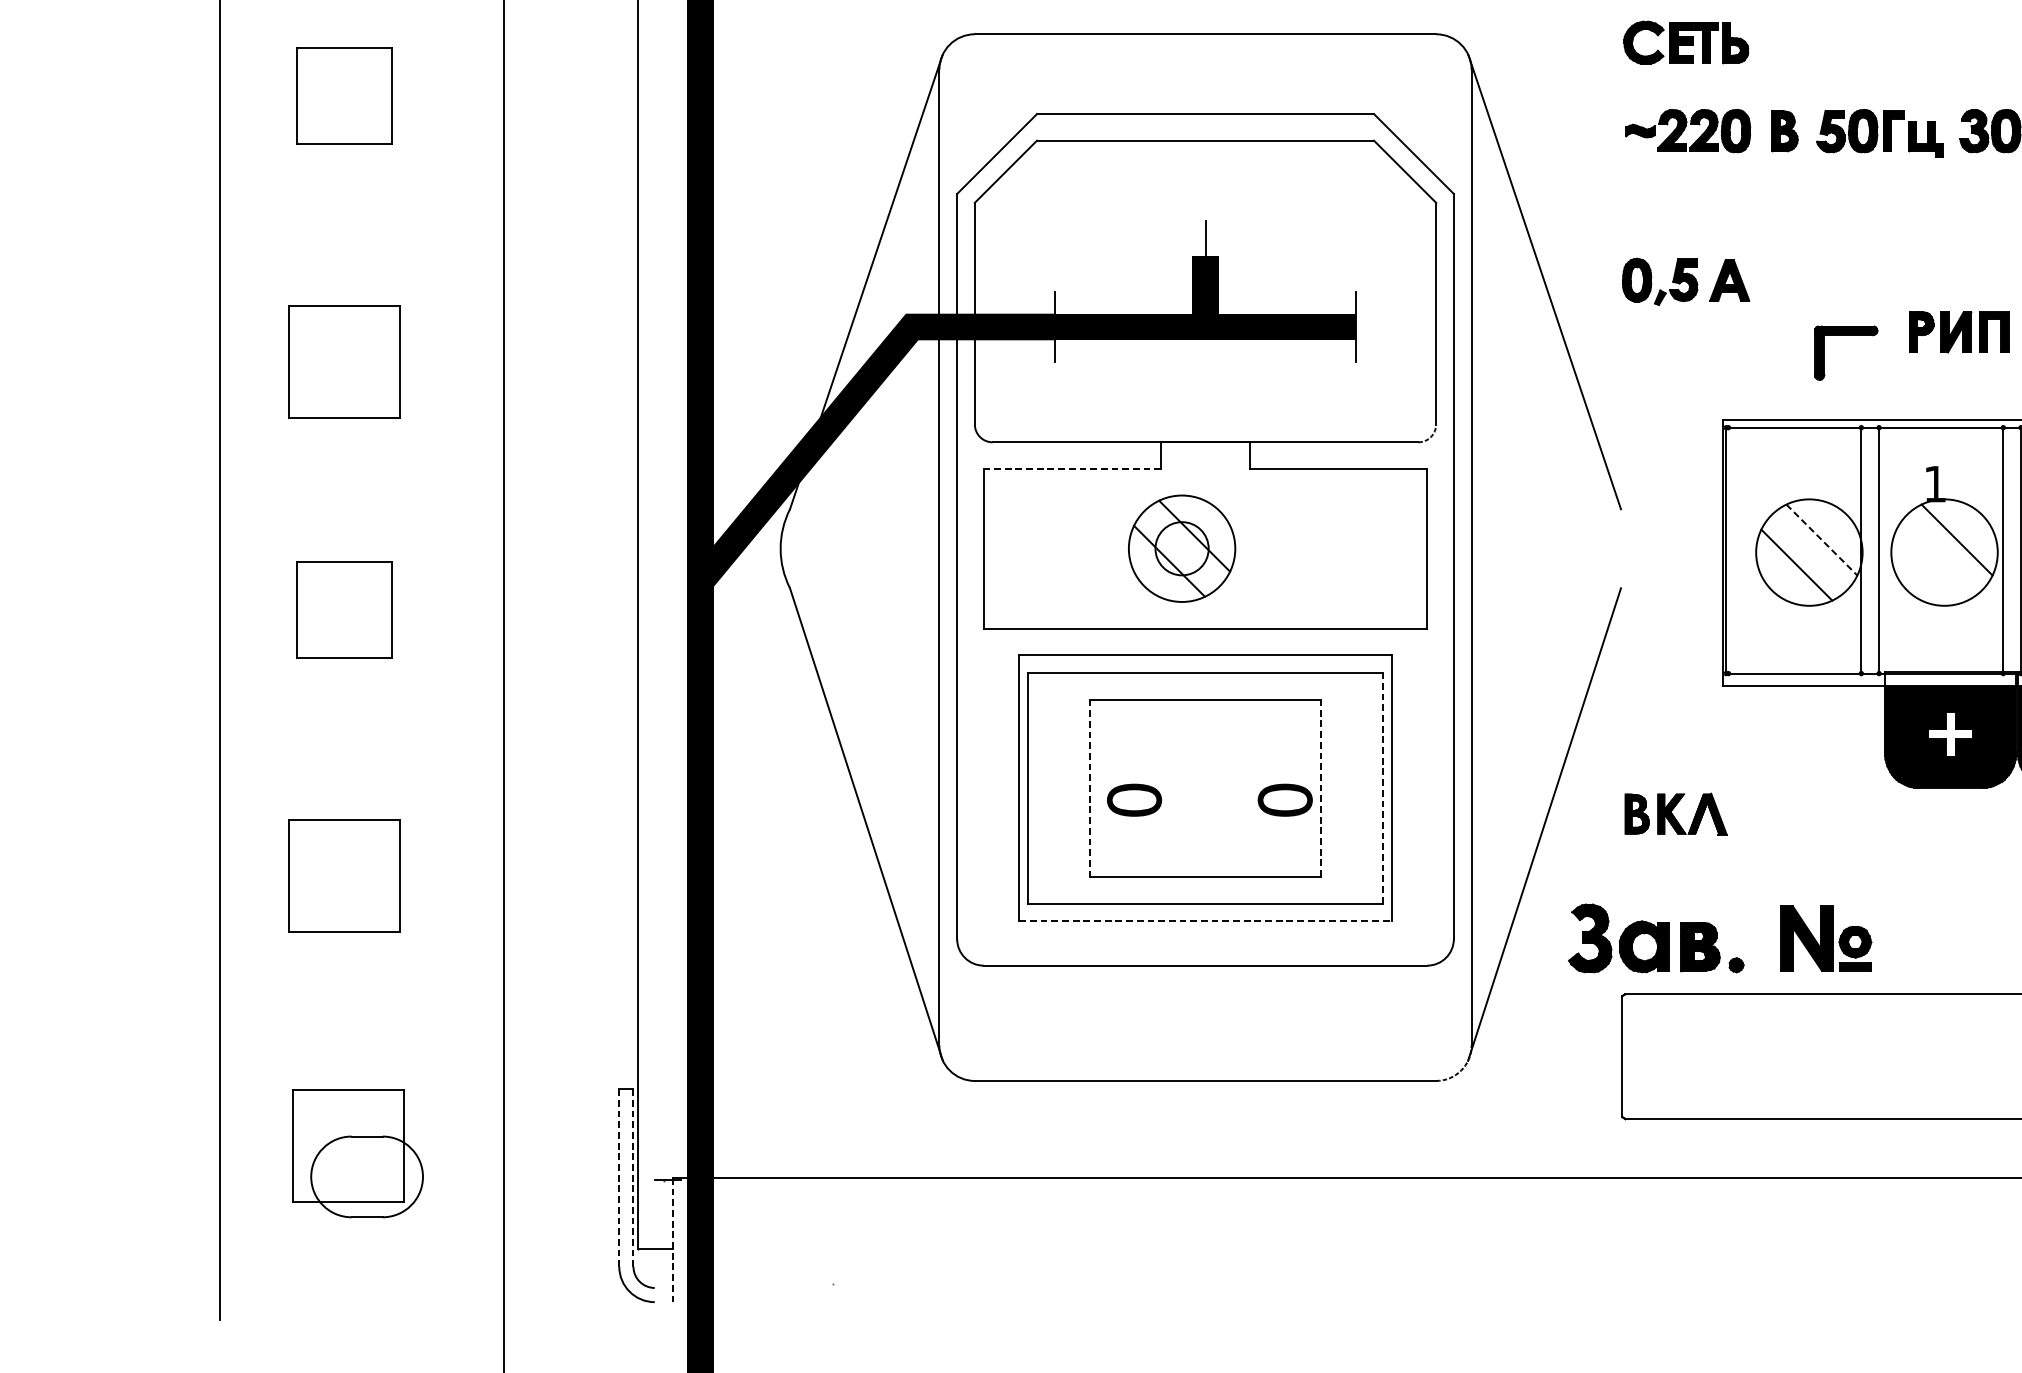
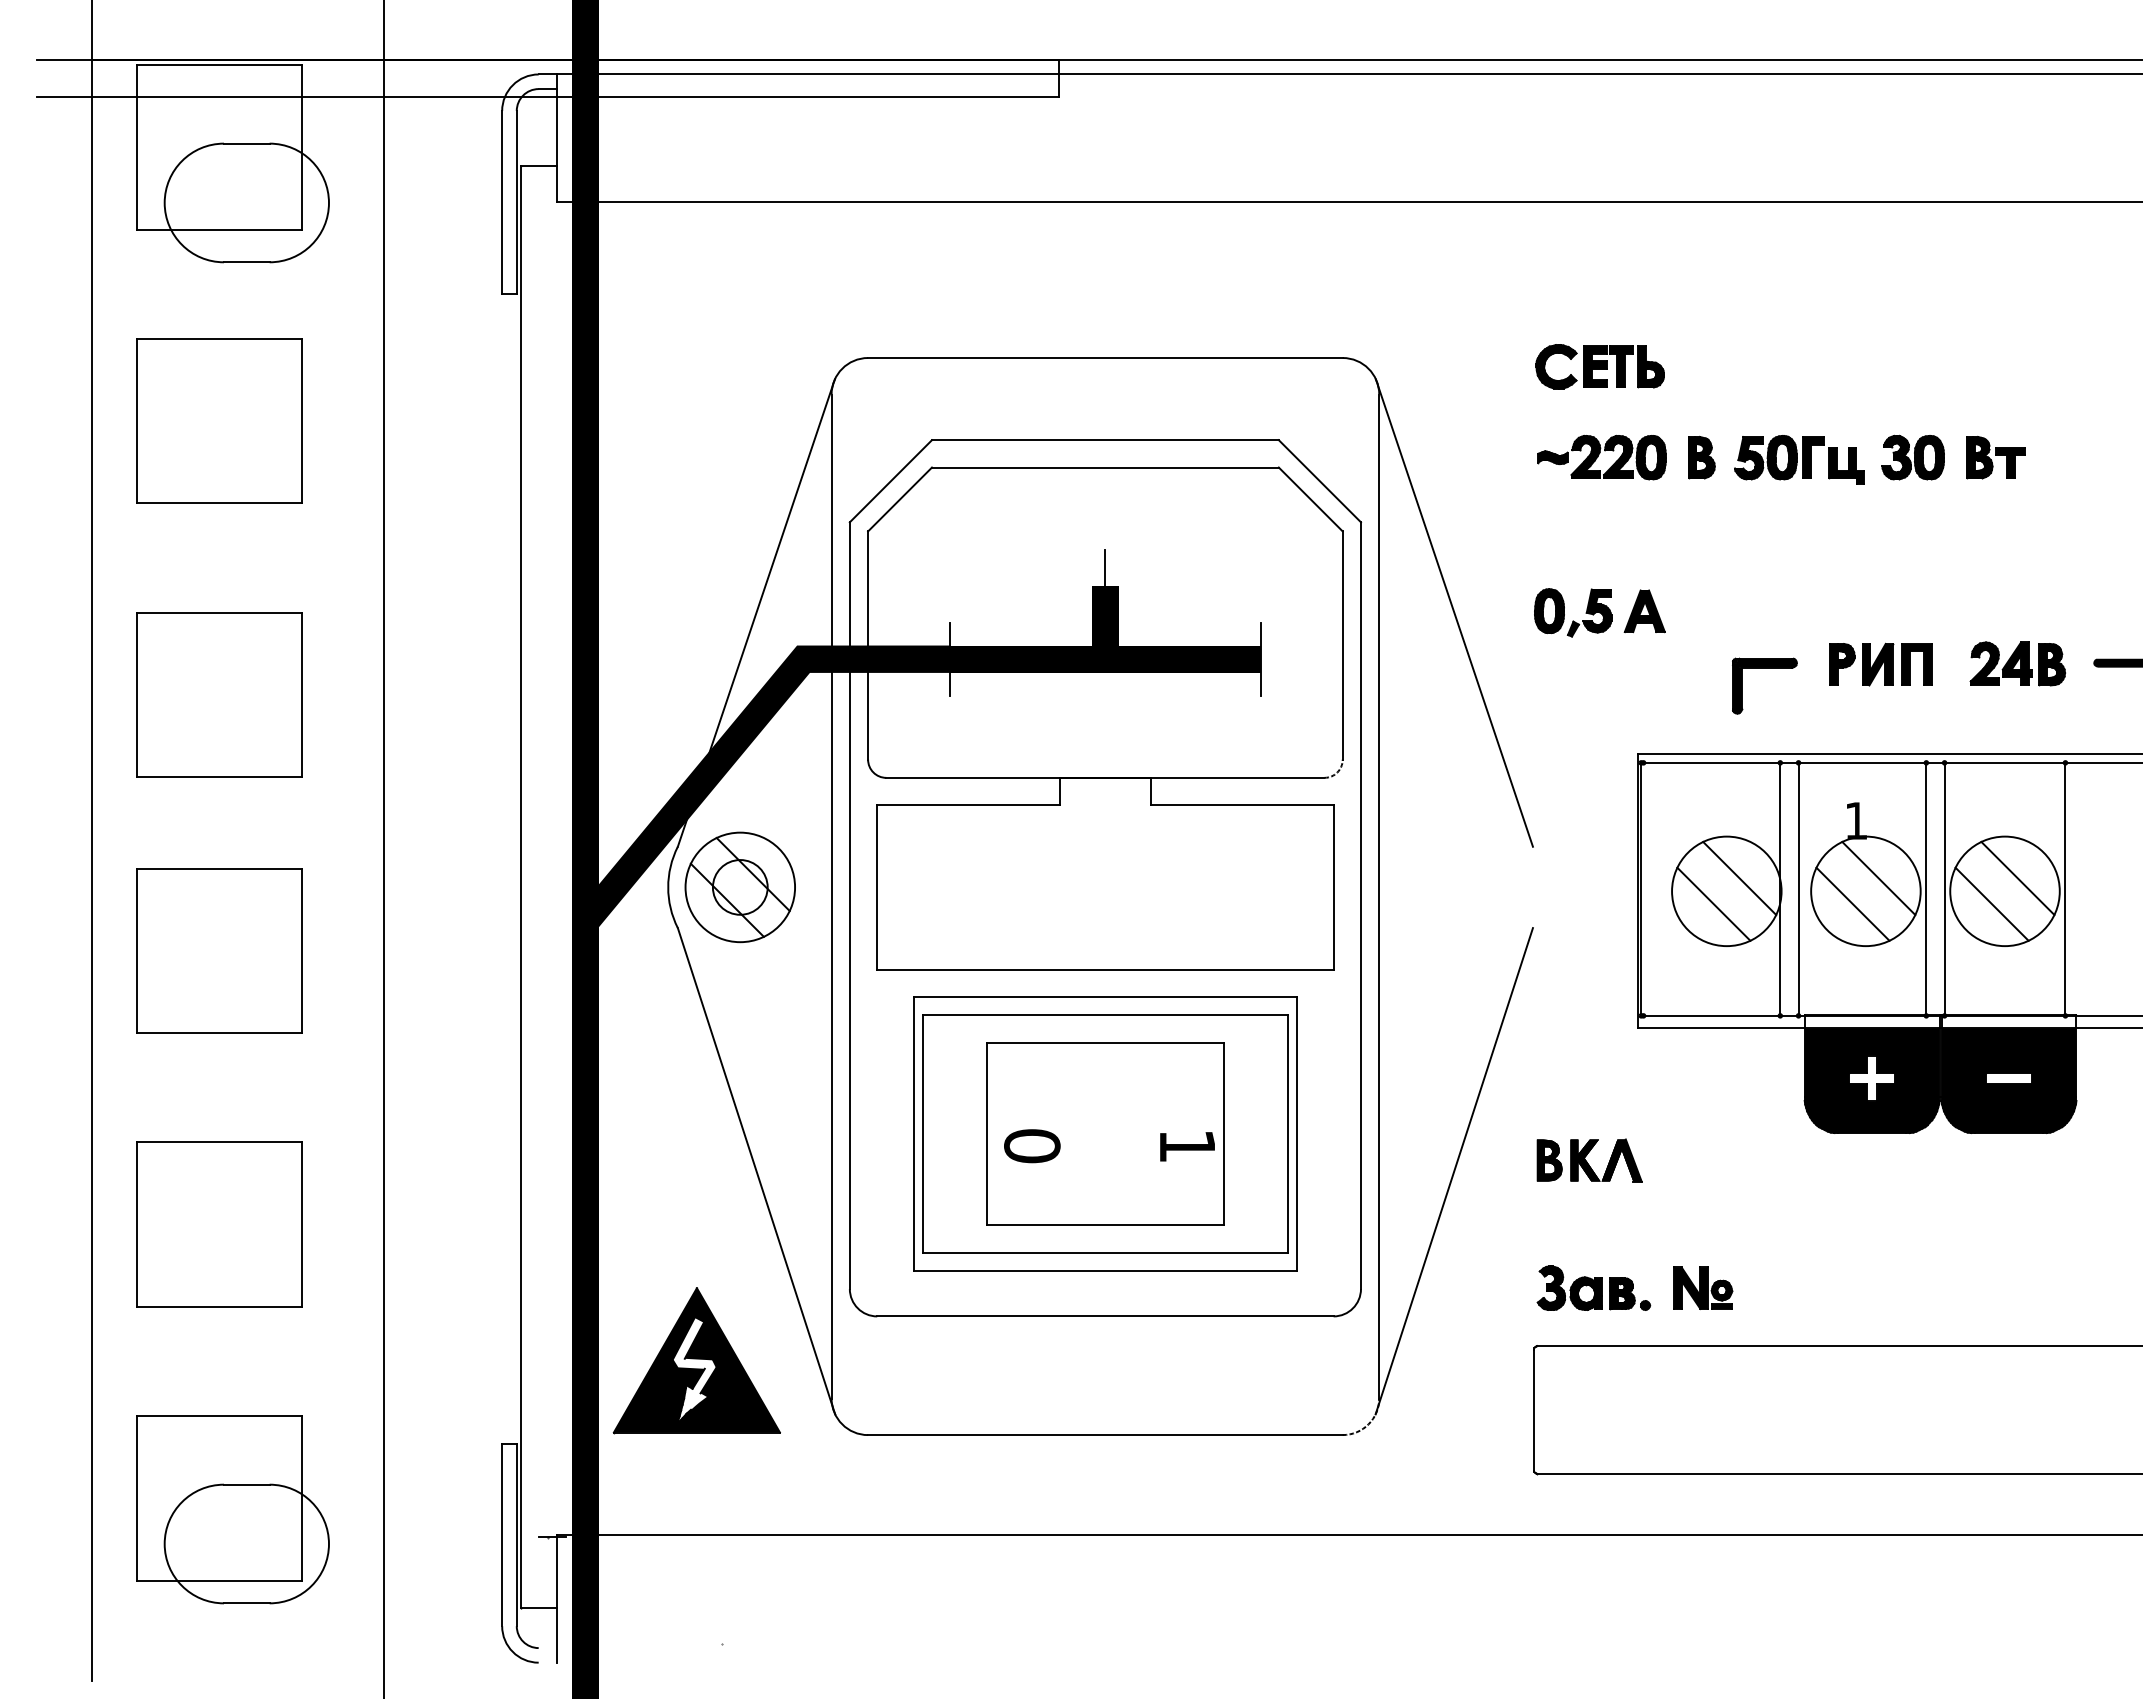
part: (344, 95) -> (219, 420), size x1.67
part: (344, 361) -> (219, 694), size x1.43
line: (1072, 469) -> (968, 805), dashed -> solid
line: (1821, 540) -> (1739, 878), dashed -> solid
part: (1181, 548) -> (739, 887), moved
line: (1931, 564) -> (1852, 903), added
part: (344, 610) -> (219, 950), size x1.67
line: (1321, 787) -> (1224, 1133), dashed -> solid
line: (1382, 787) -> (1287, 1133), dashed -> solid
line: (1089, 788) -> (986, 1134), dashed -> solid
text: (1285, 800) -> (1187, 1146), 0 -> 1
part: (344, 876) -> (219, 1224), size x1.43
line: (1205, 921) -> (1105, 1270), dashed -> solid
part: (1719, 937) -> (1634, 1287), size x0.62
part: (808, 1008) -> (696, 1360), added
part: (357, 1153) -> (232, 1509), size x1.43
line: (619, 1178) -> (502, 1535), dashed -> solid
line: (633, 1178) -> (516, 1535), dashed -> solid
line: (672, 1239) -> (556, 1598), dashed -> solid

